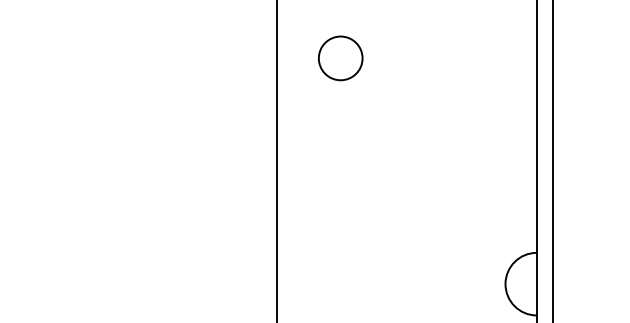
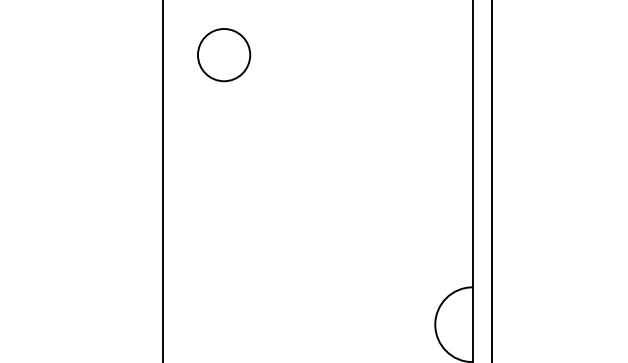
circle: (340, 58) -> (223, 55), moved

